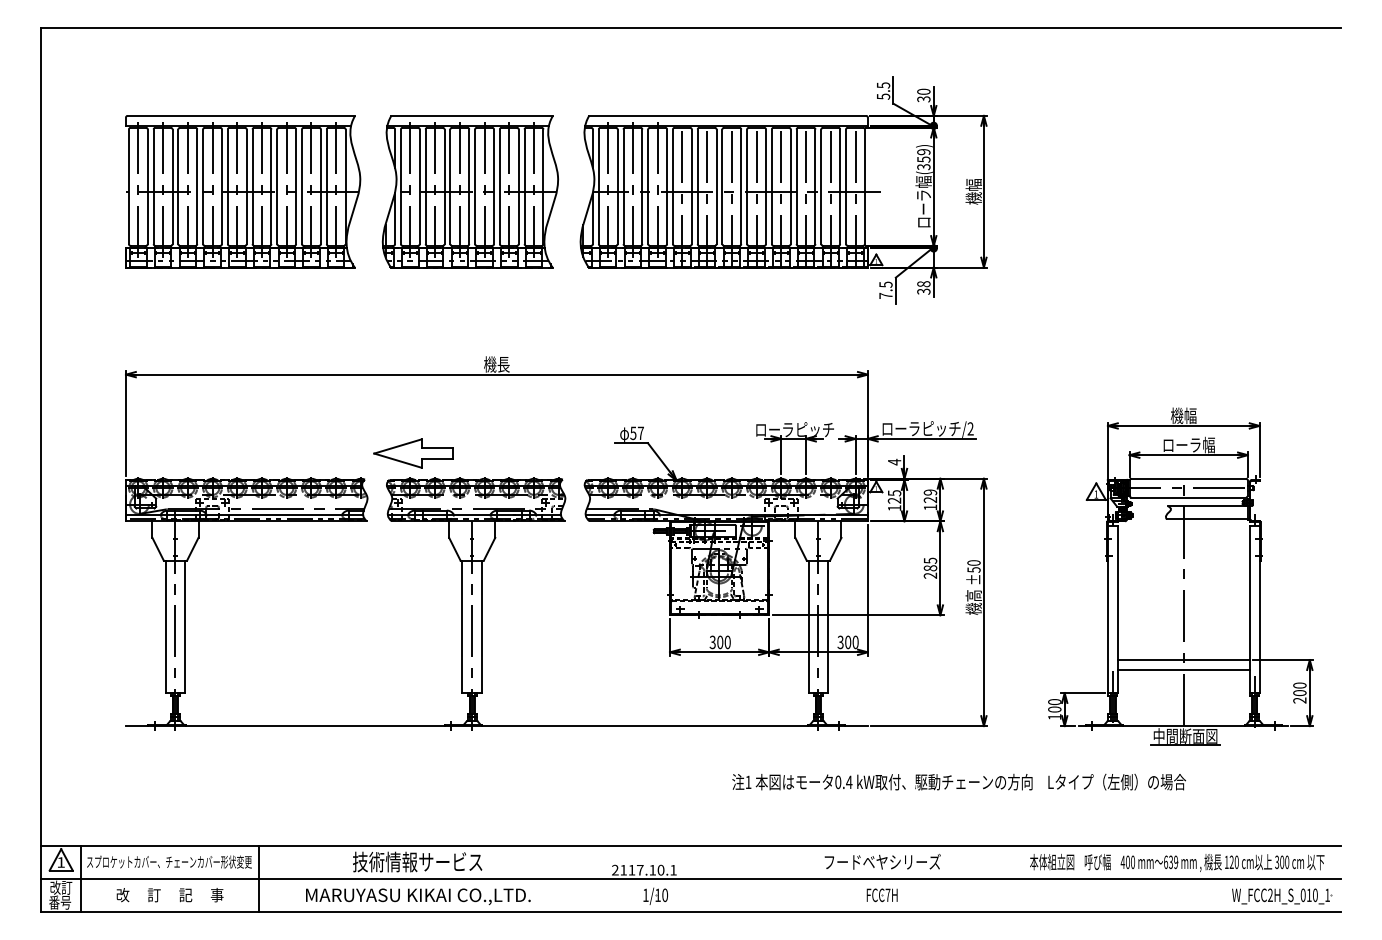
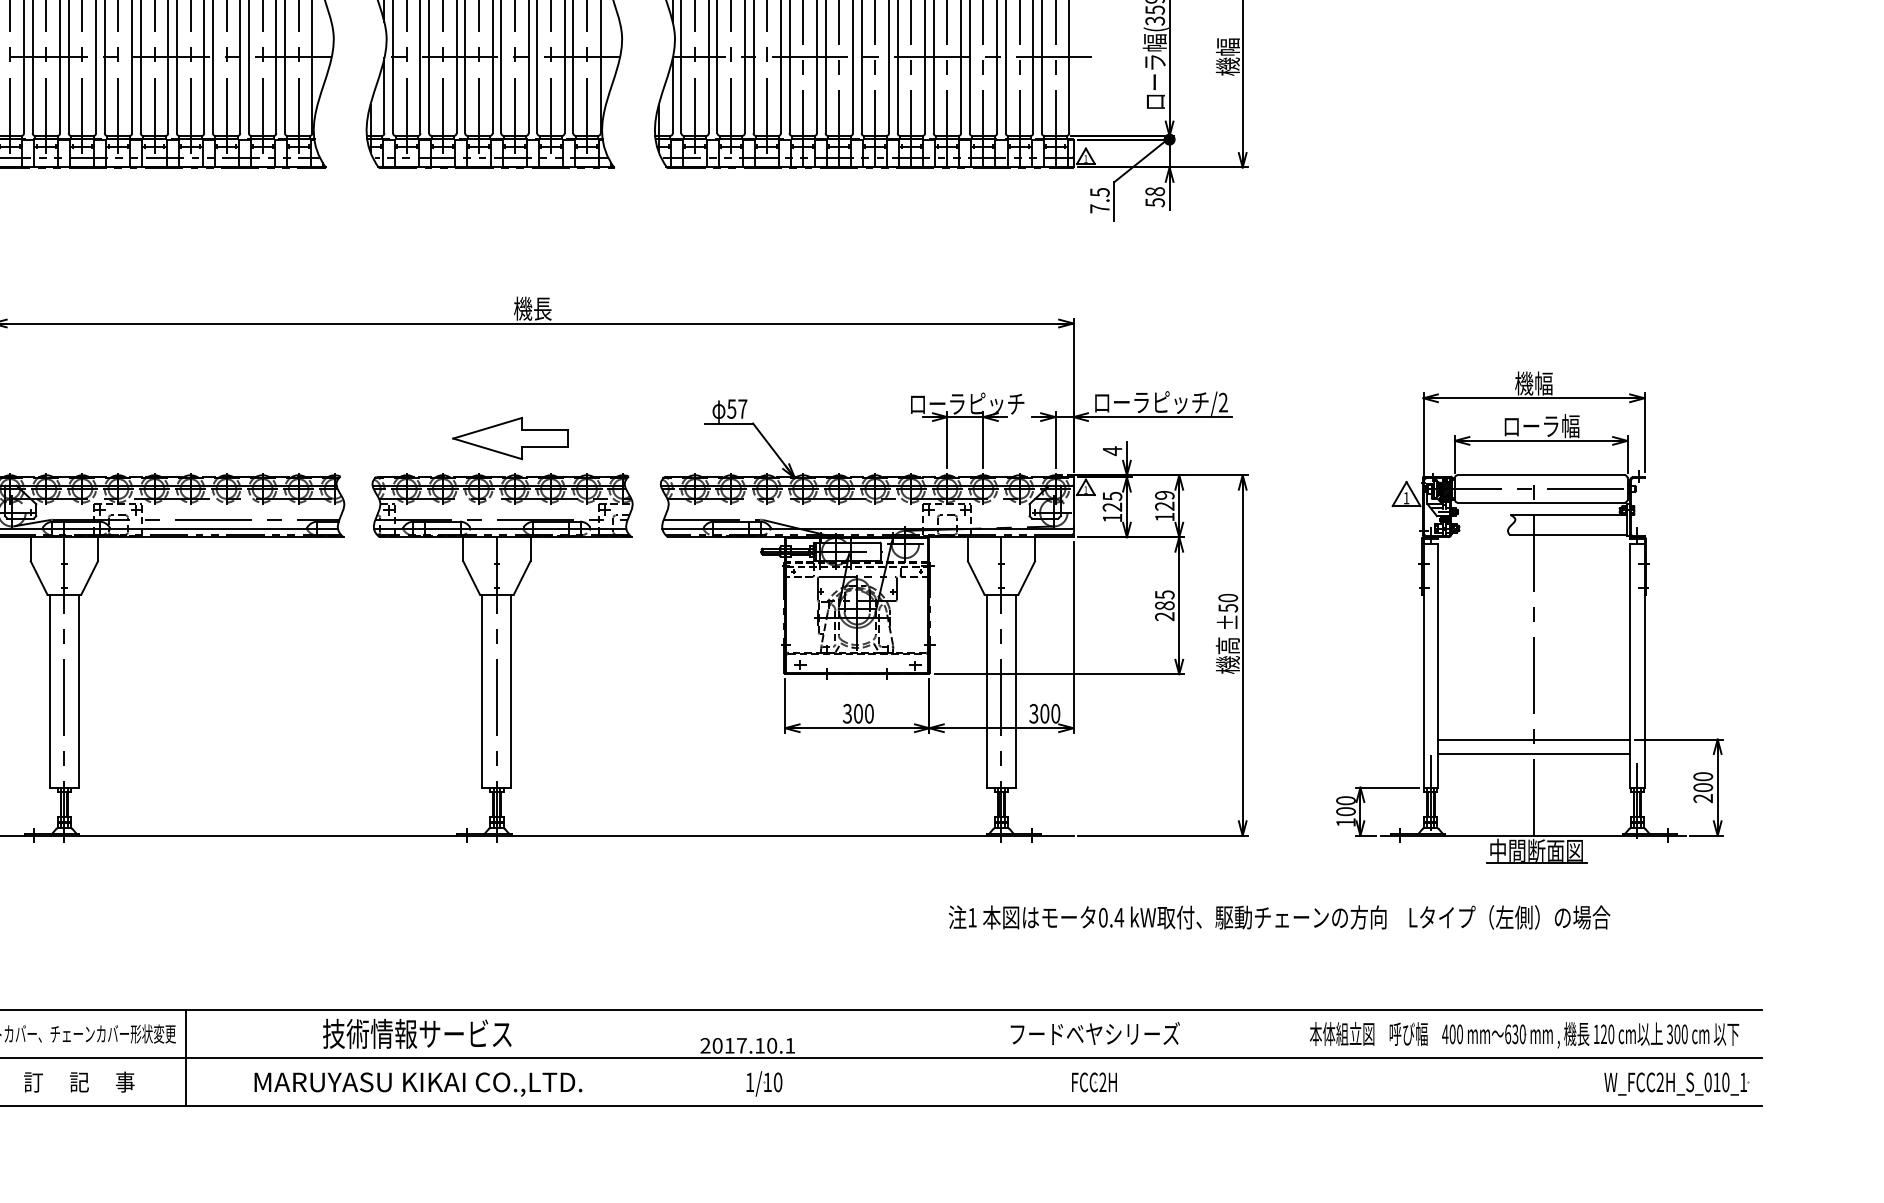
text: (923, 291) -> (1154, 202), 38 -> 58
part: (413, 453) -> (510, 438), moved
text: (958, 781) -> (1278, 916), moved
text: (1175, 862) -> (1521, 1034), 639 -> 630
text: (623, 869) -> (717, 1044), 2117.10.1 -> 2017.10.1
text: (887, 894) -> (1102, 1081), FCC7H -> FCC2H

